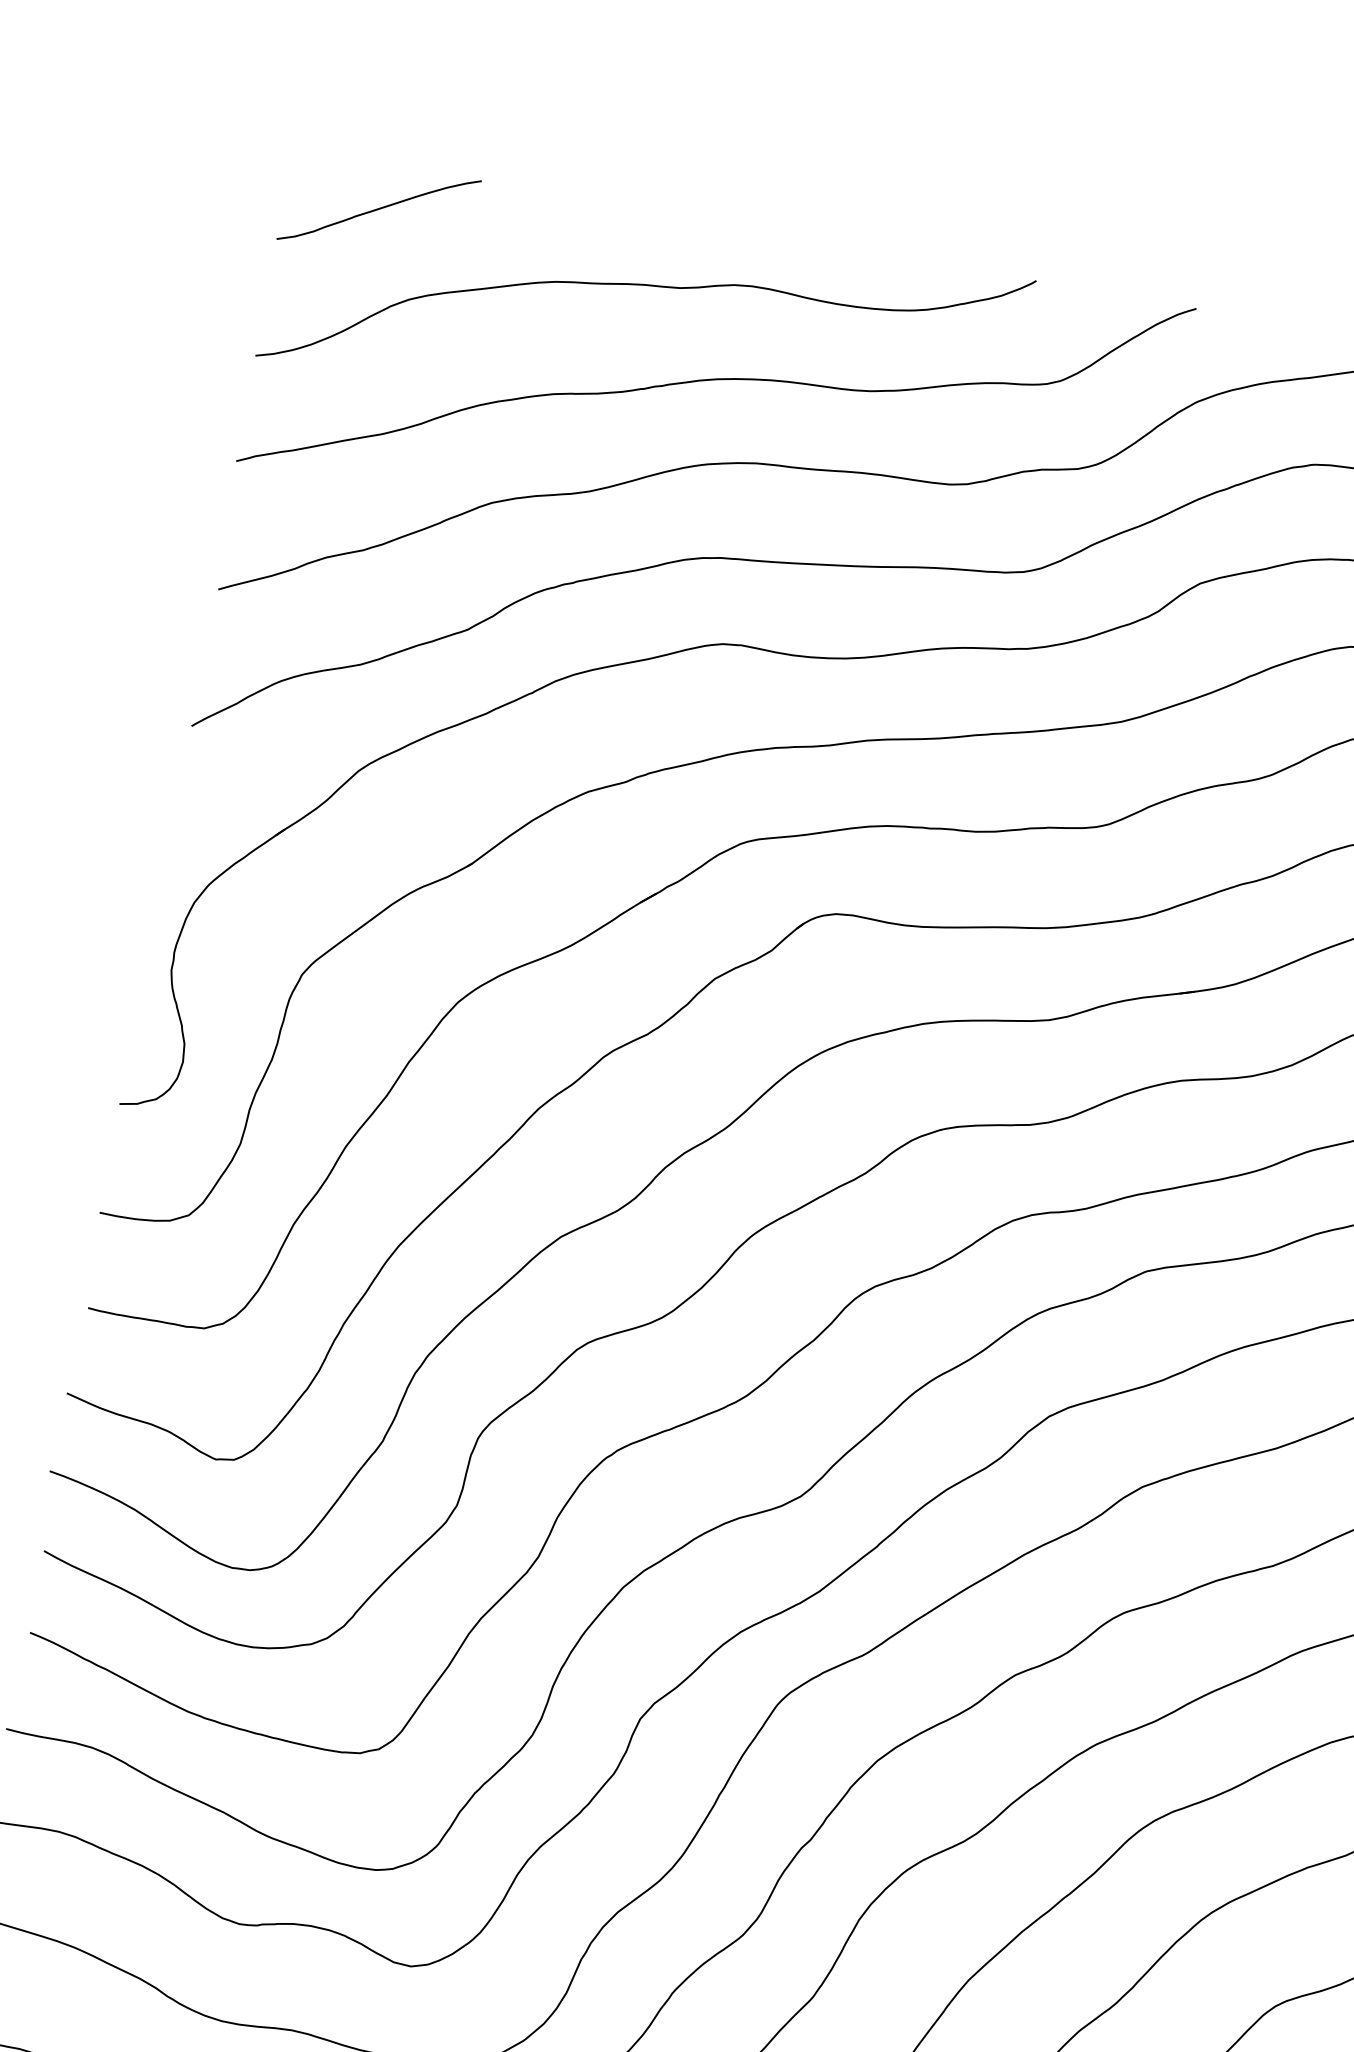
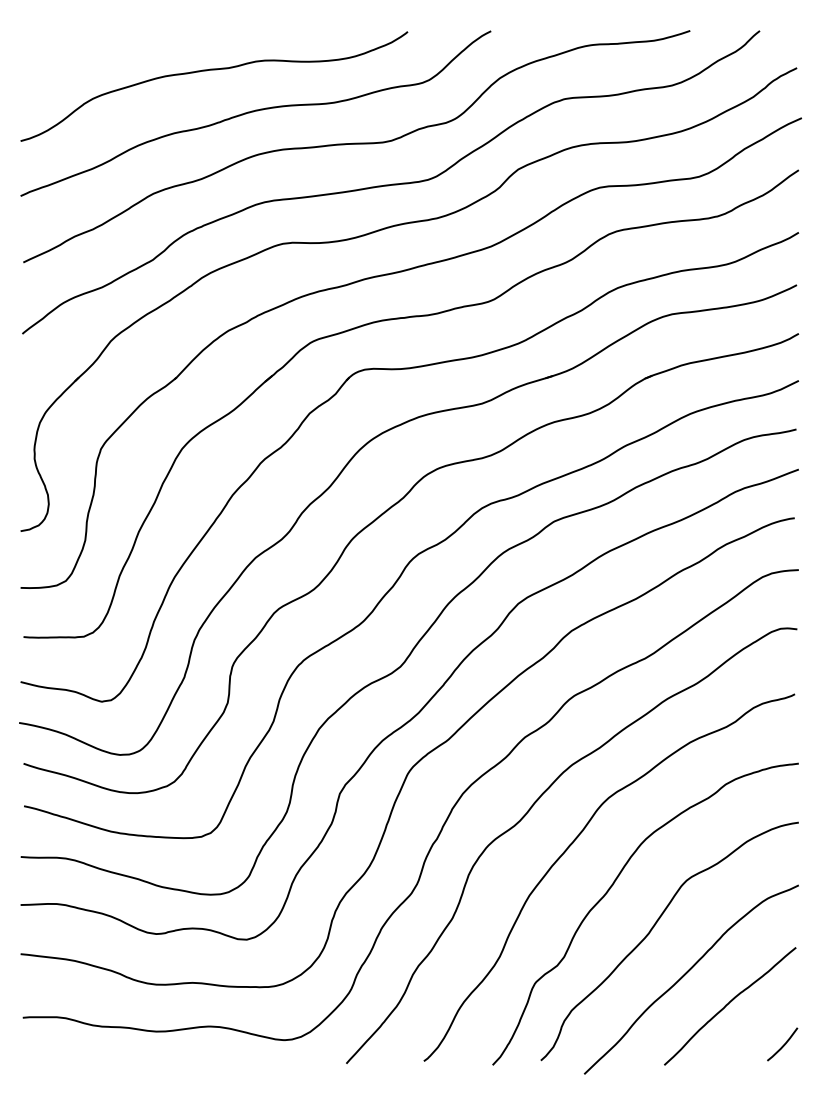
curve: (379, 208) -> (69, 55), removed

